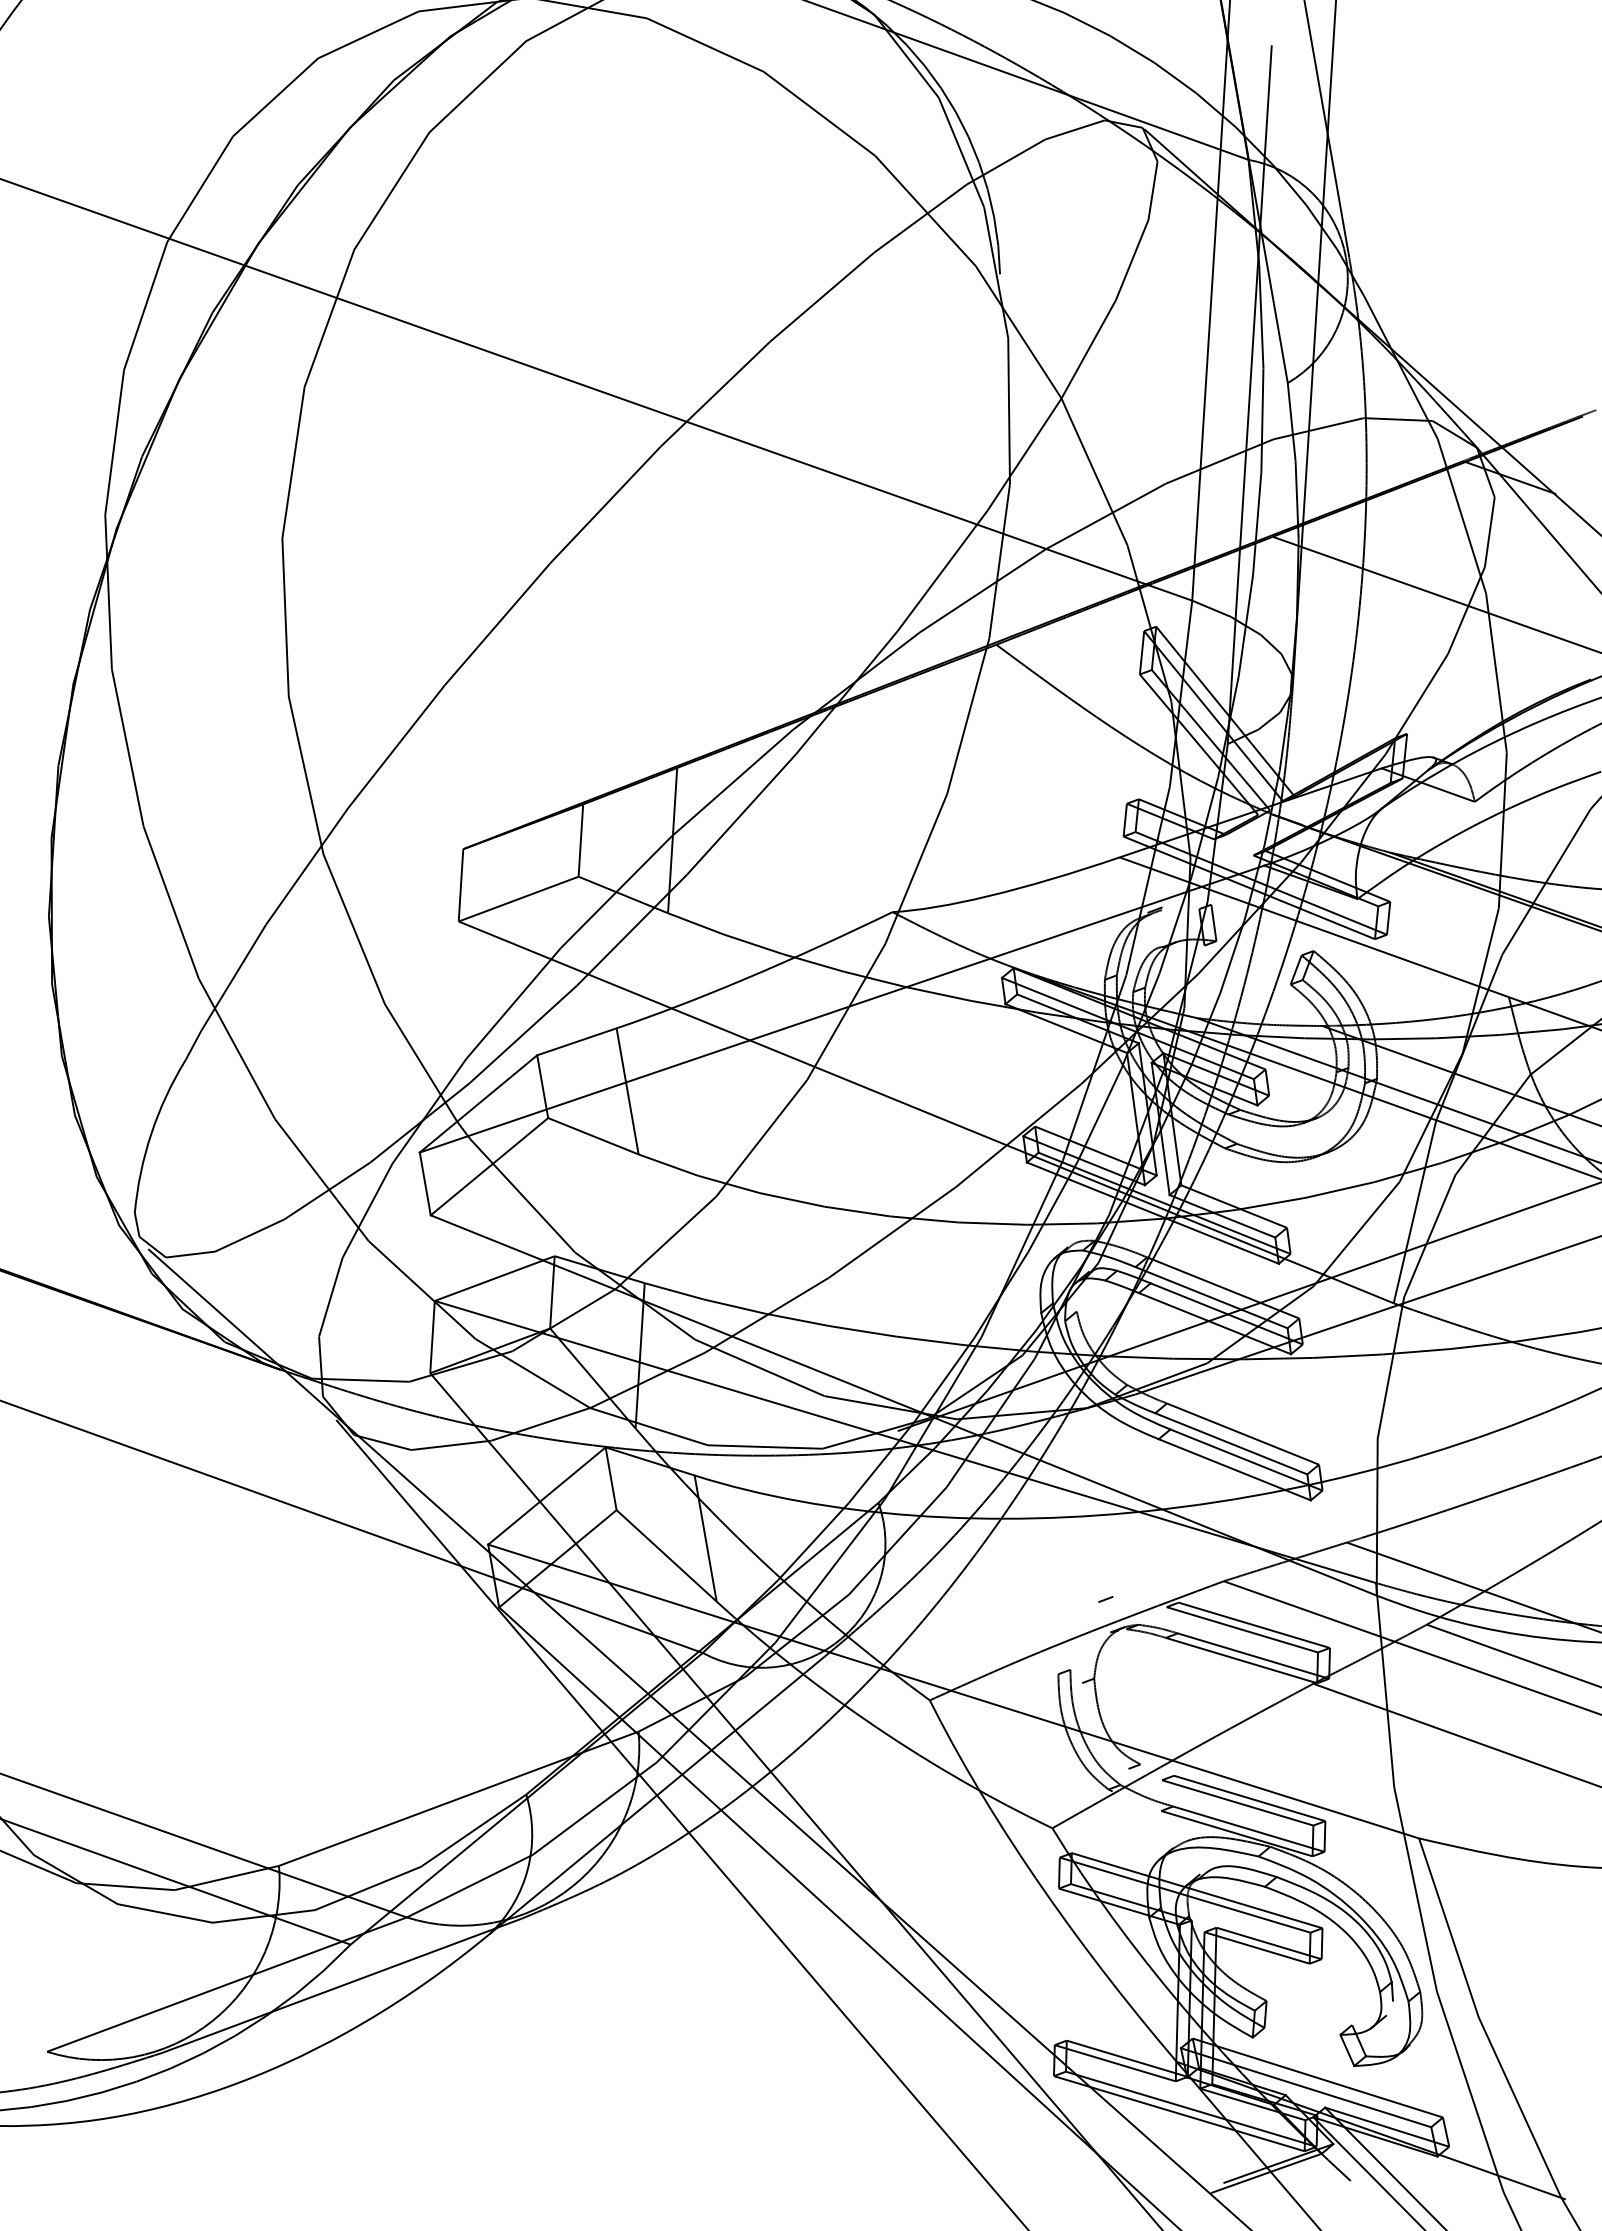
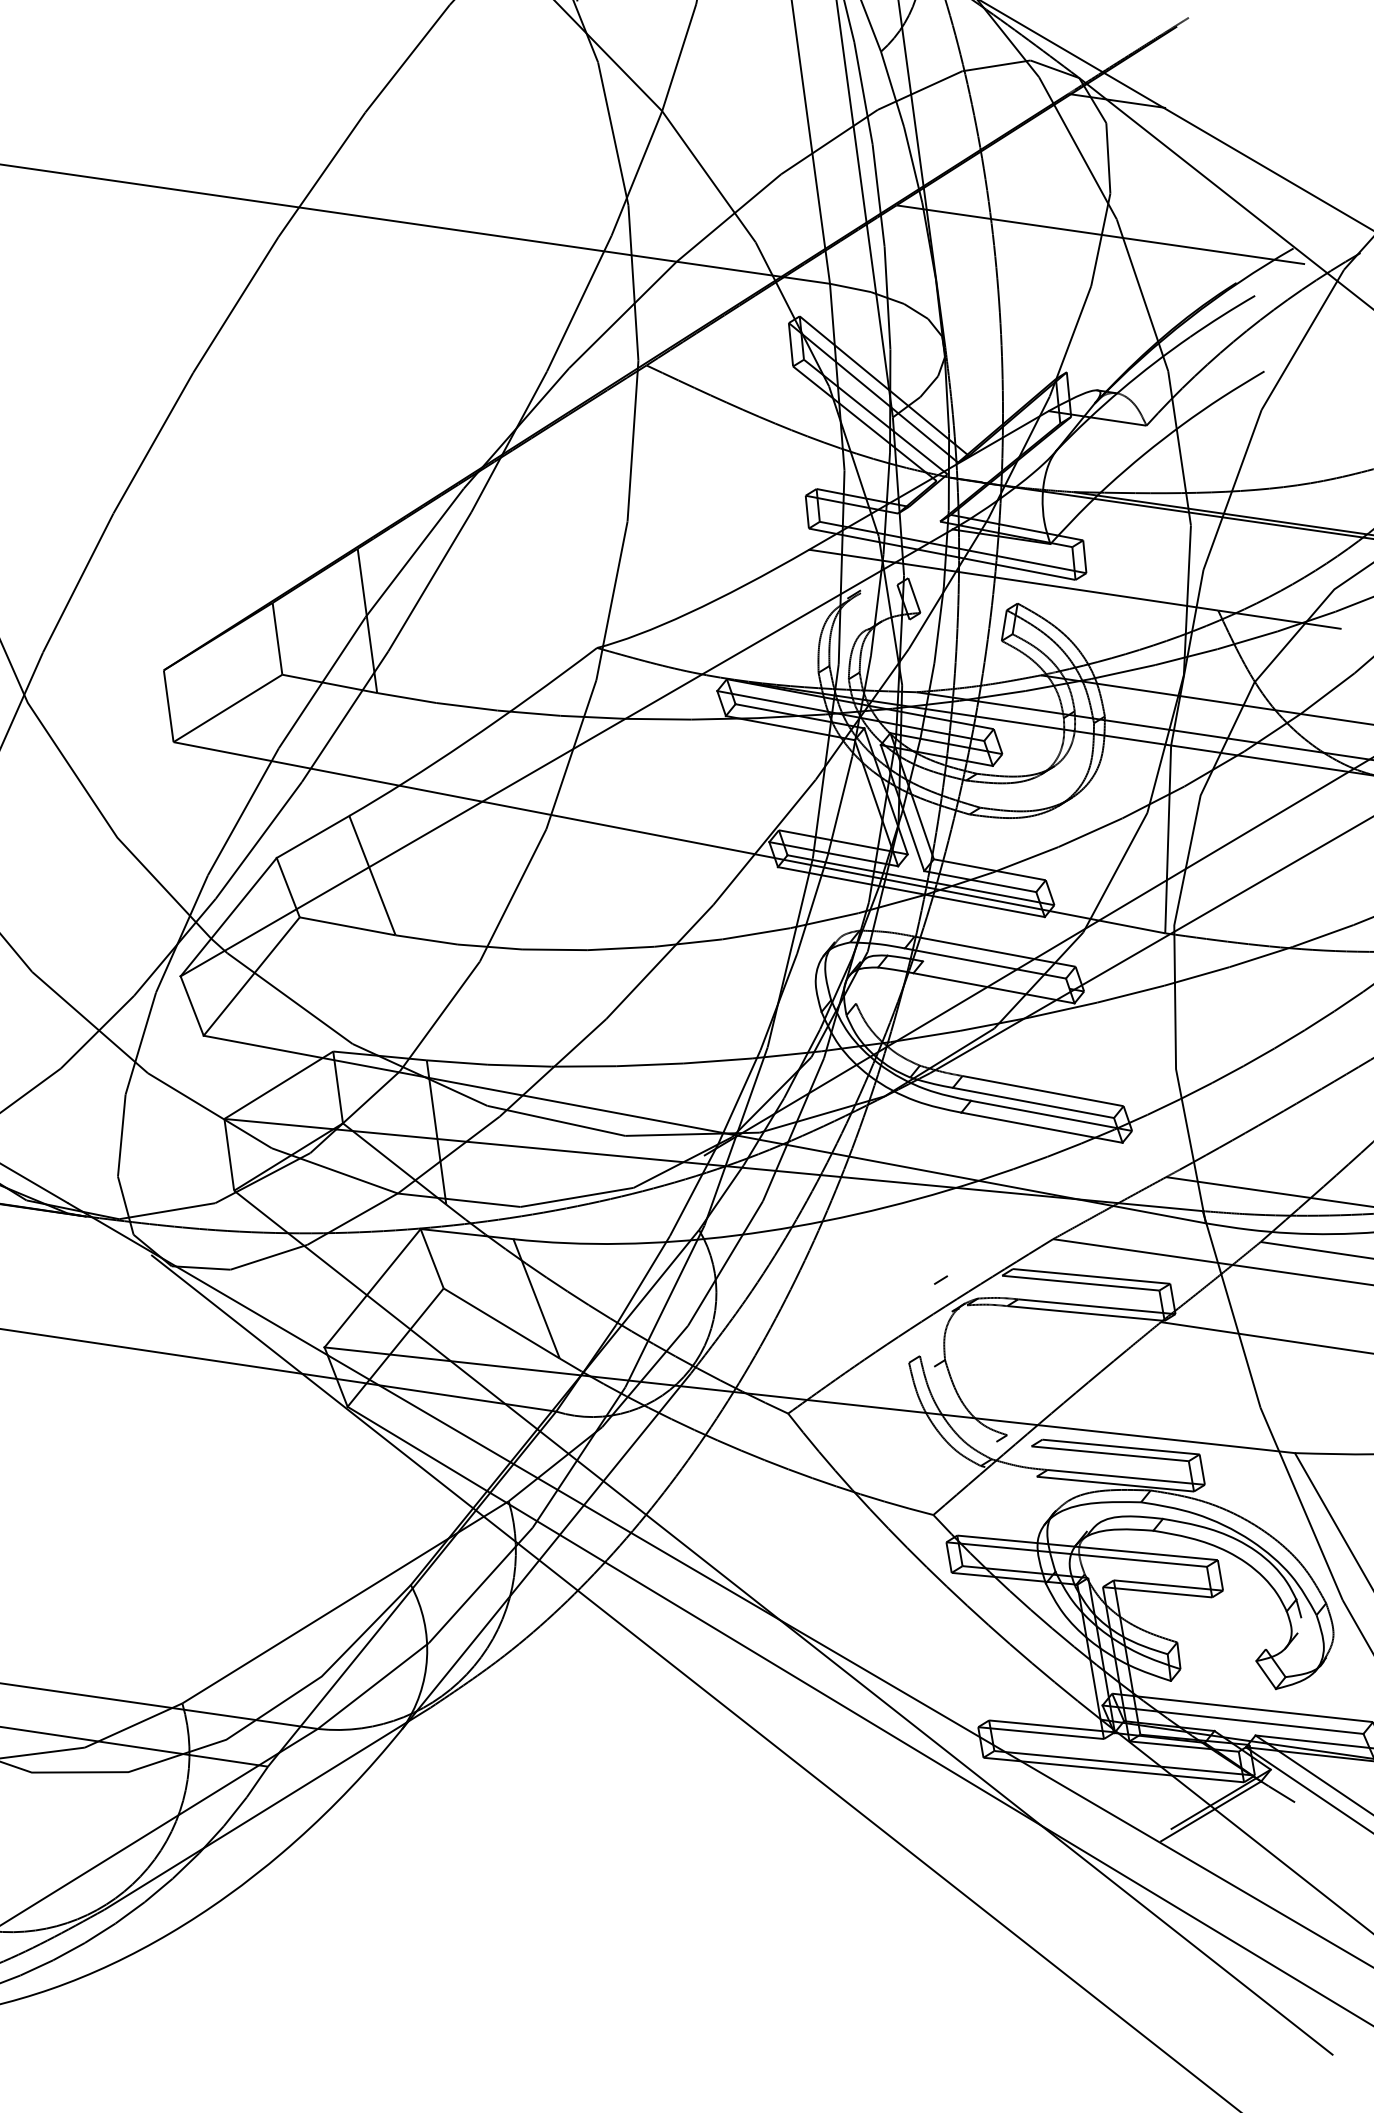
line: (1219, 1310) -> (995, 974), removed

